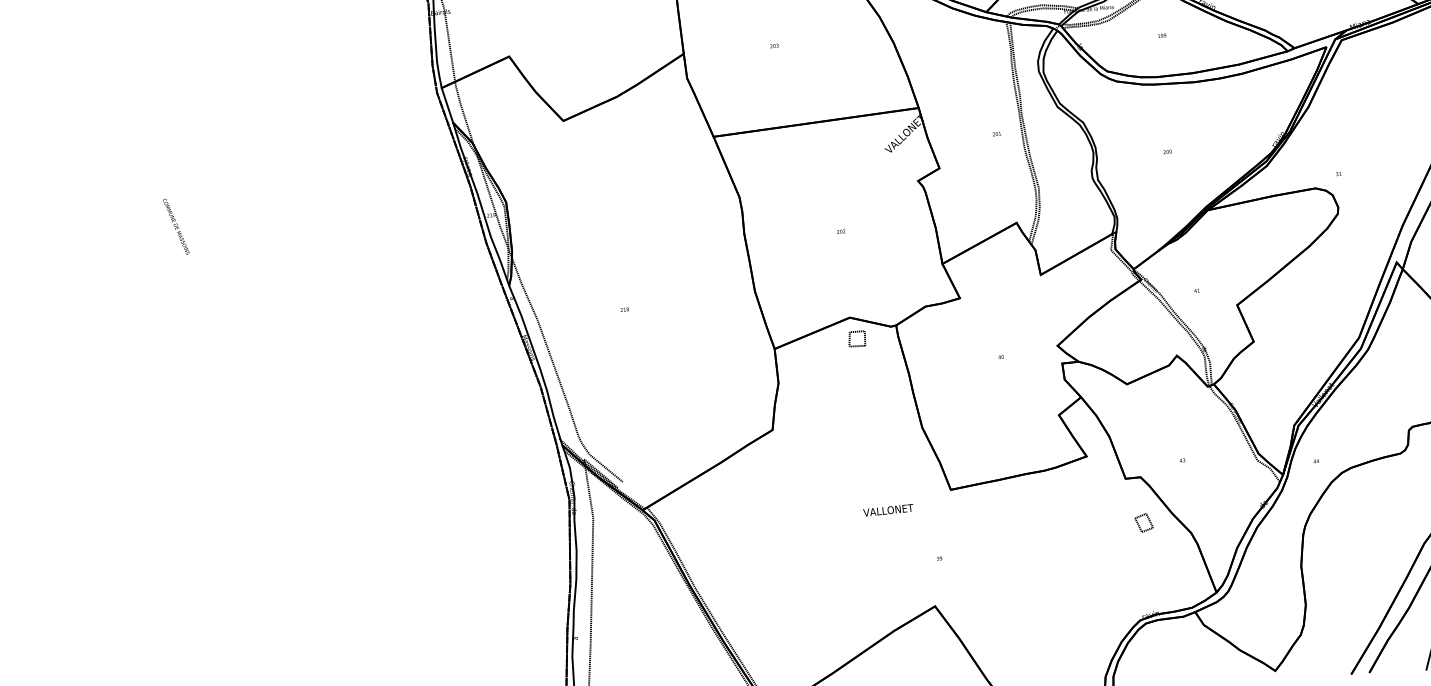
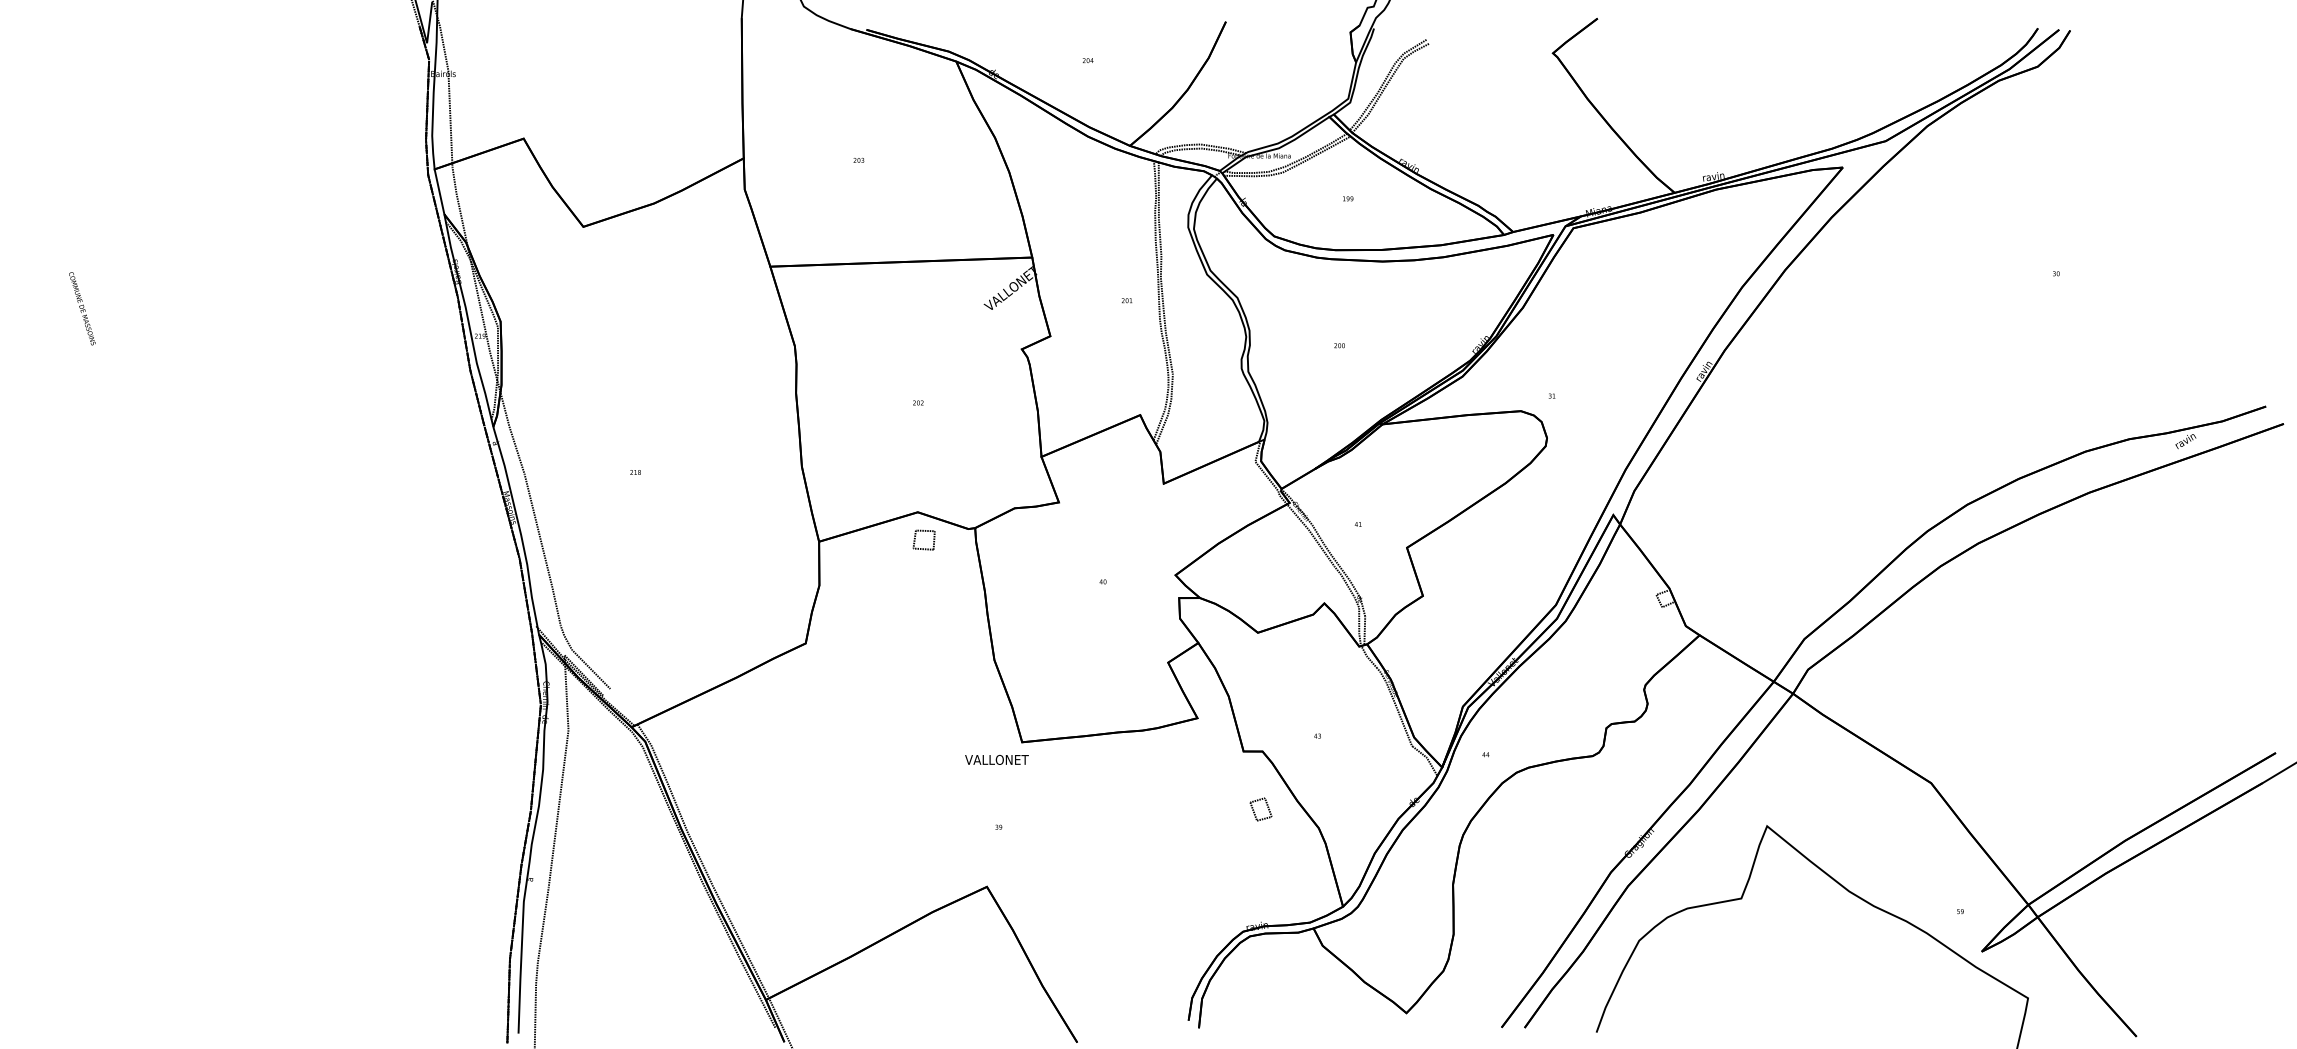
text: (888, 510) -> (996, 759), moved

